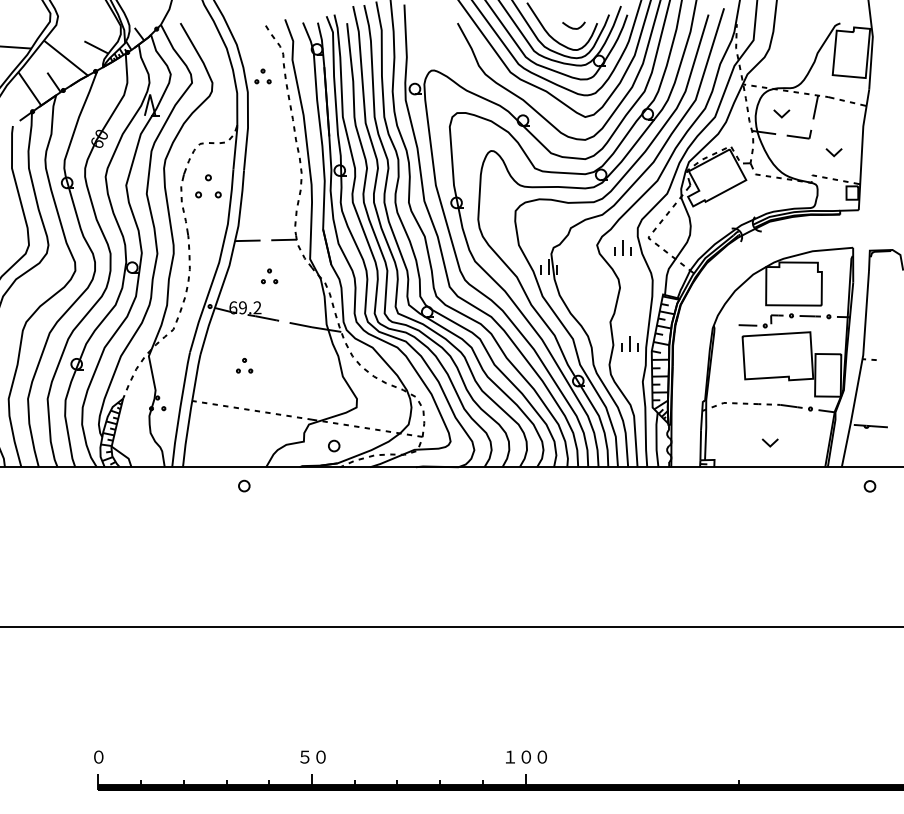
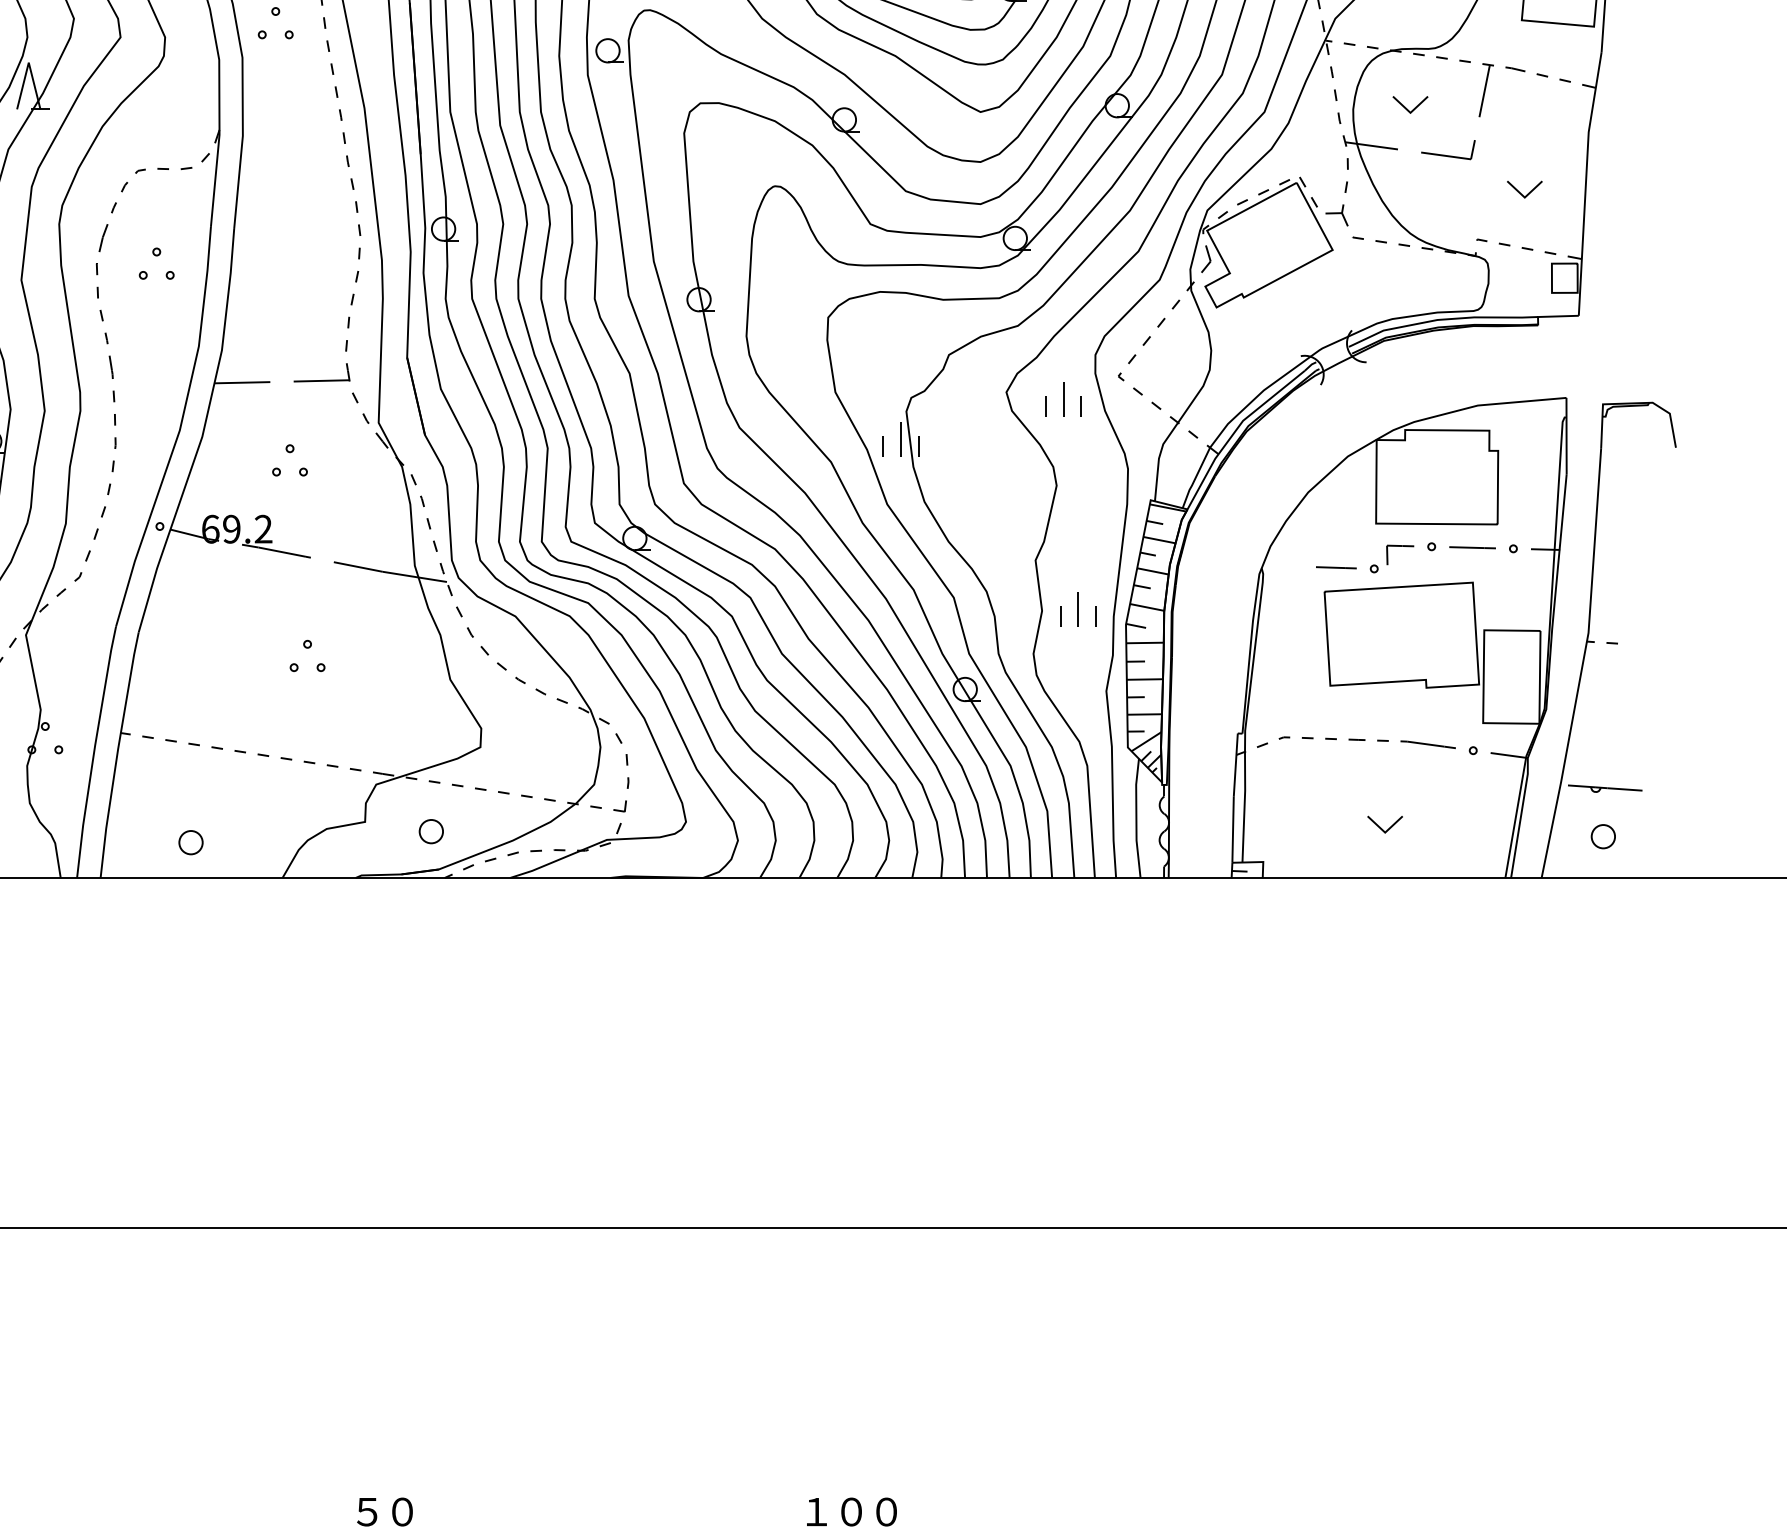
part: (208, 186) -> (156, 263), size x0.62
part: (244, 365) -> (307, 655), moved
part: (244, 485) -> (191, 841), moved
part: (869, 486) -> (1602, 836), moved

